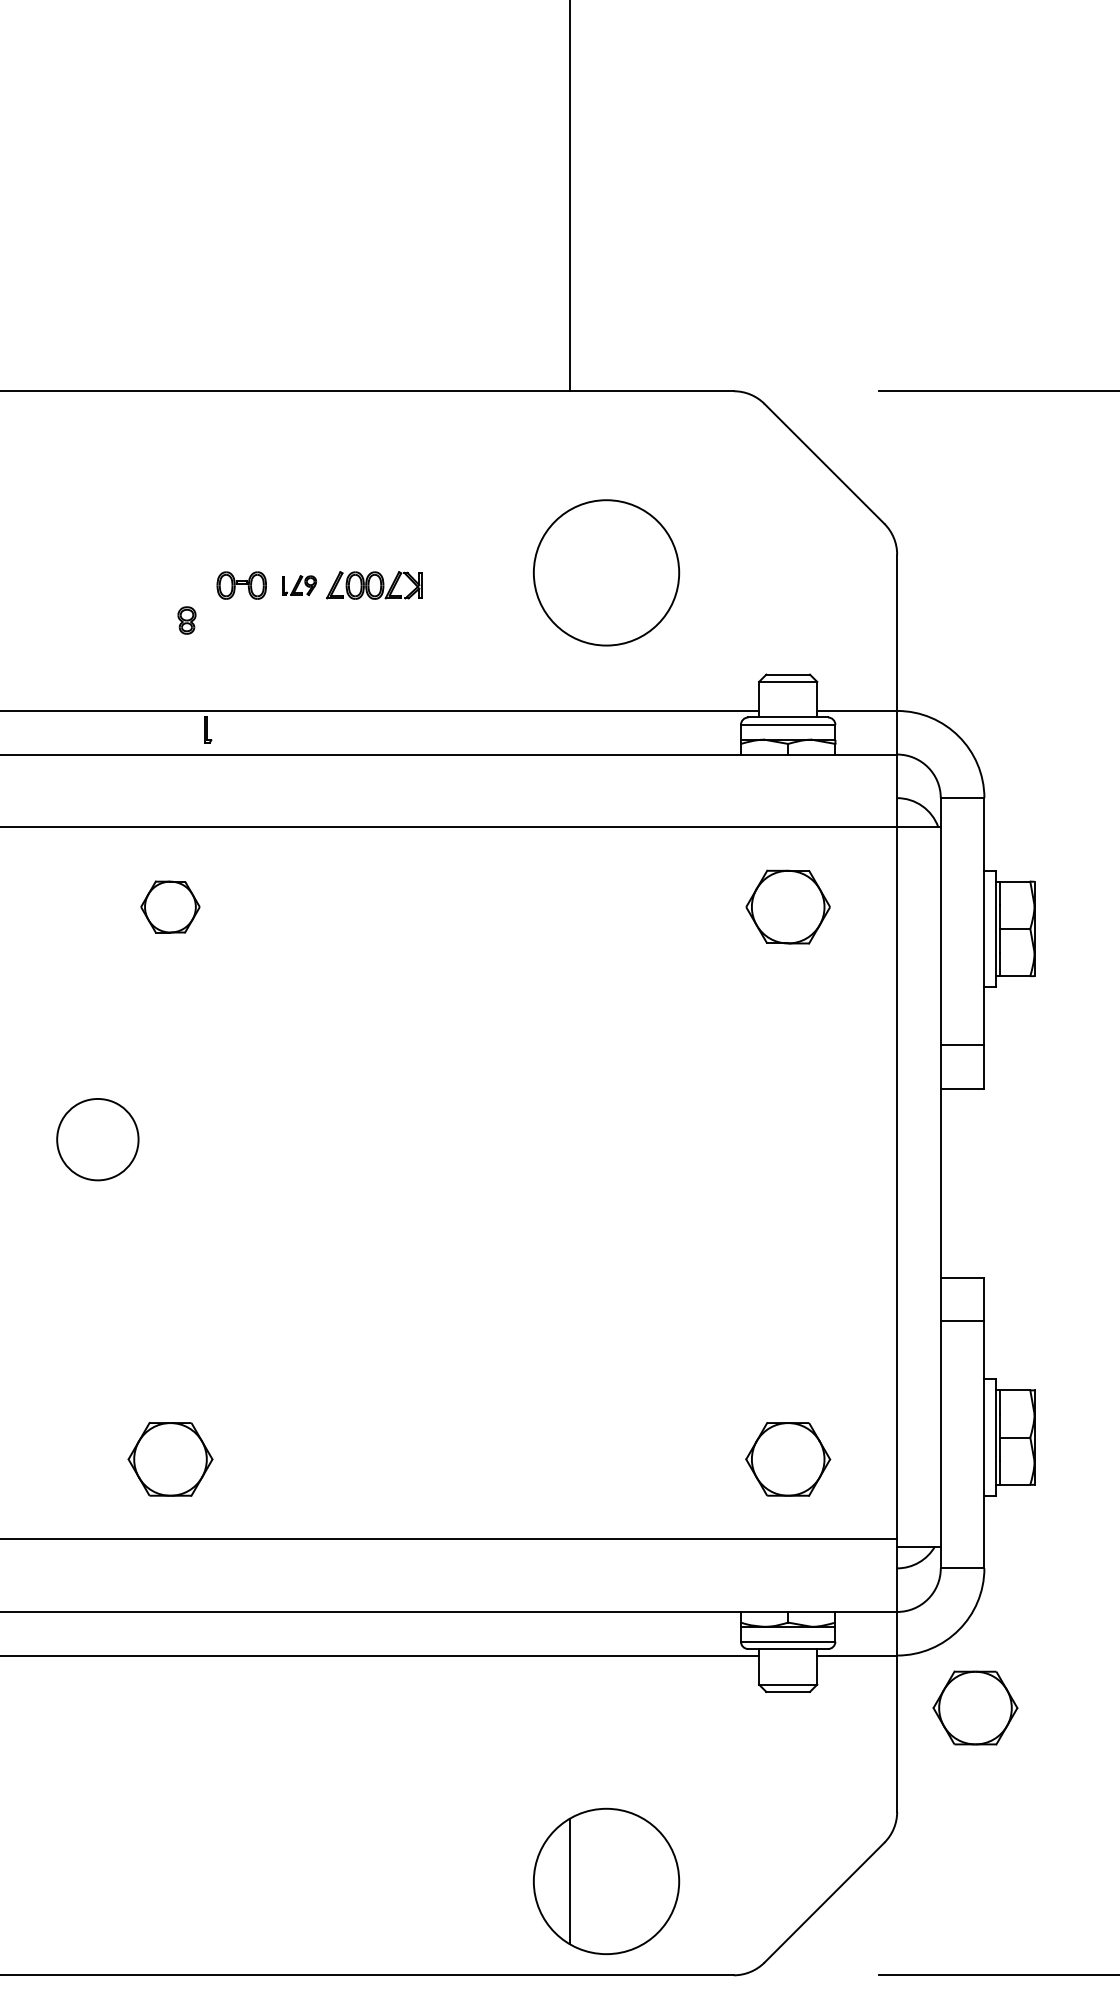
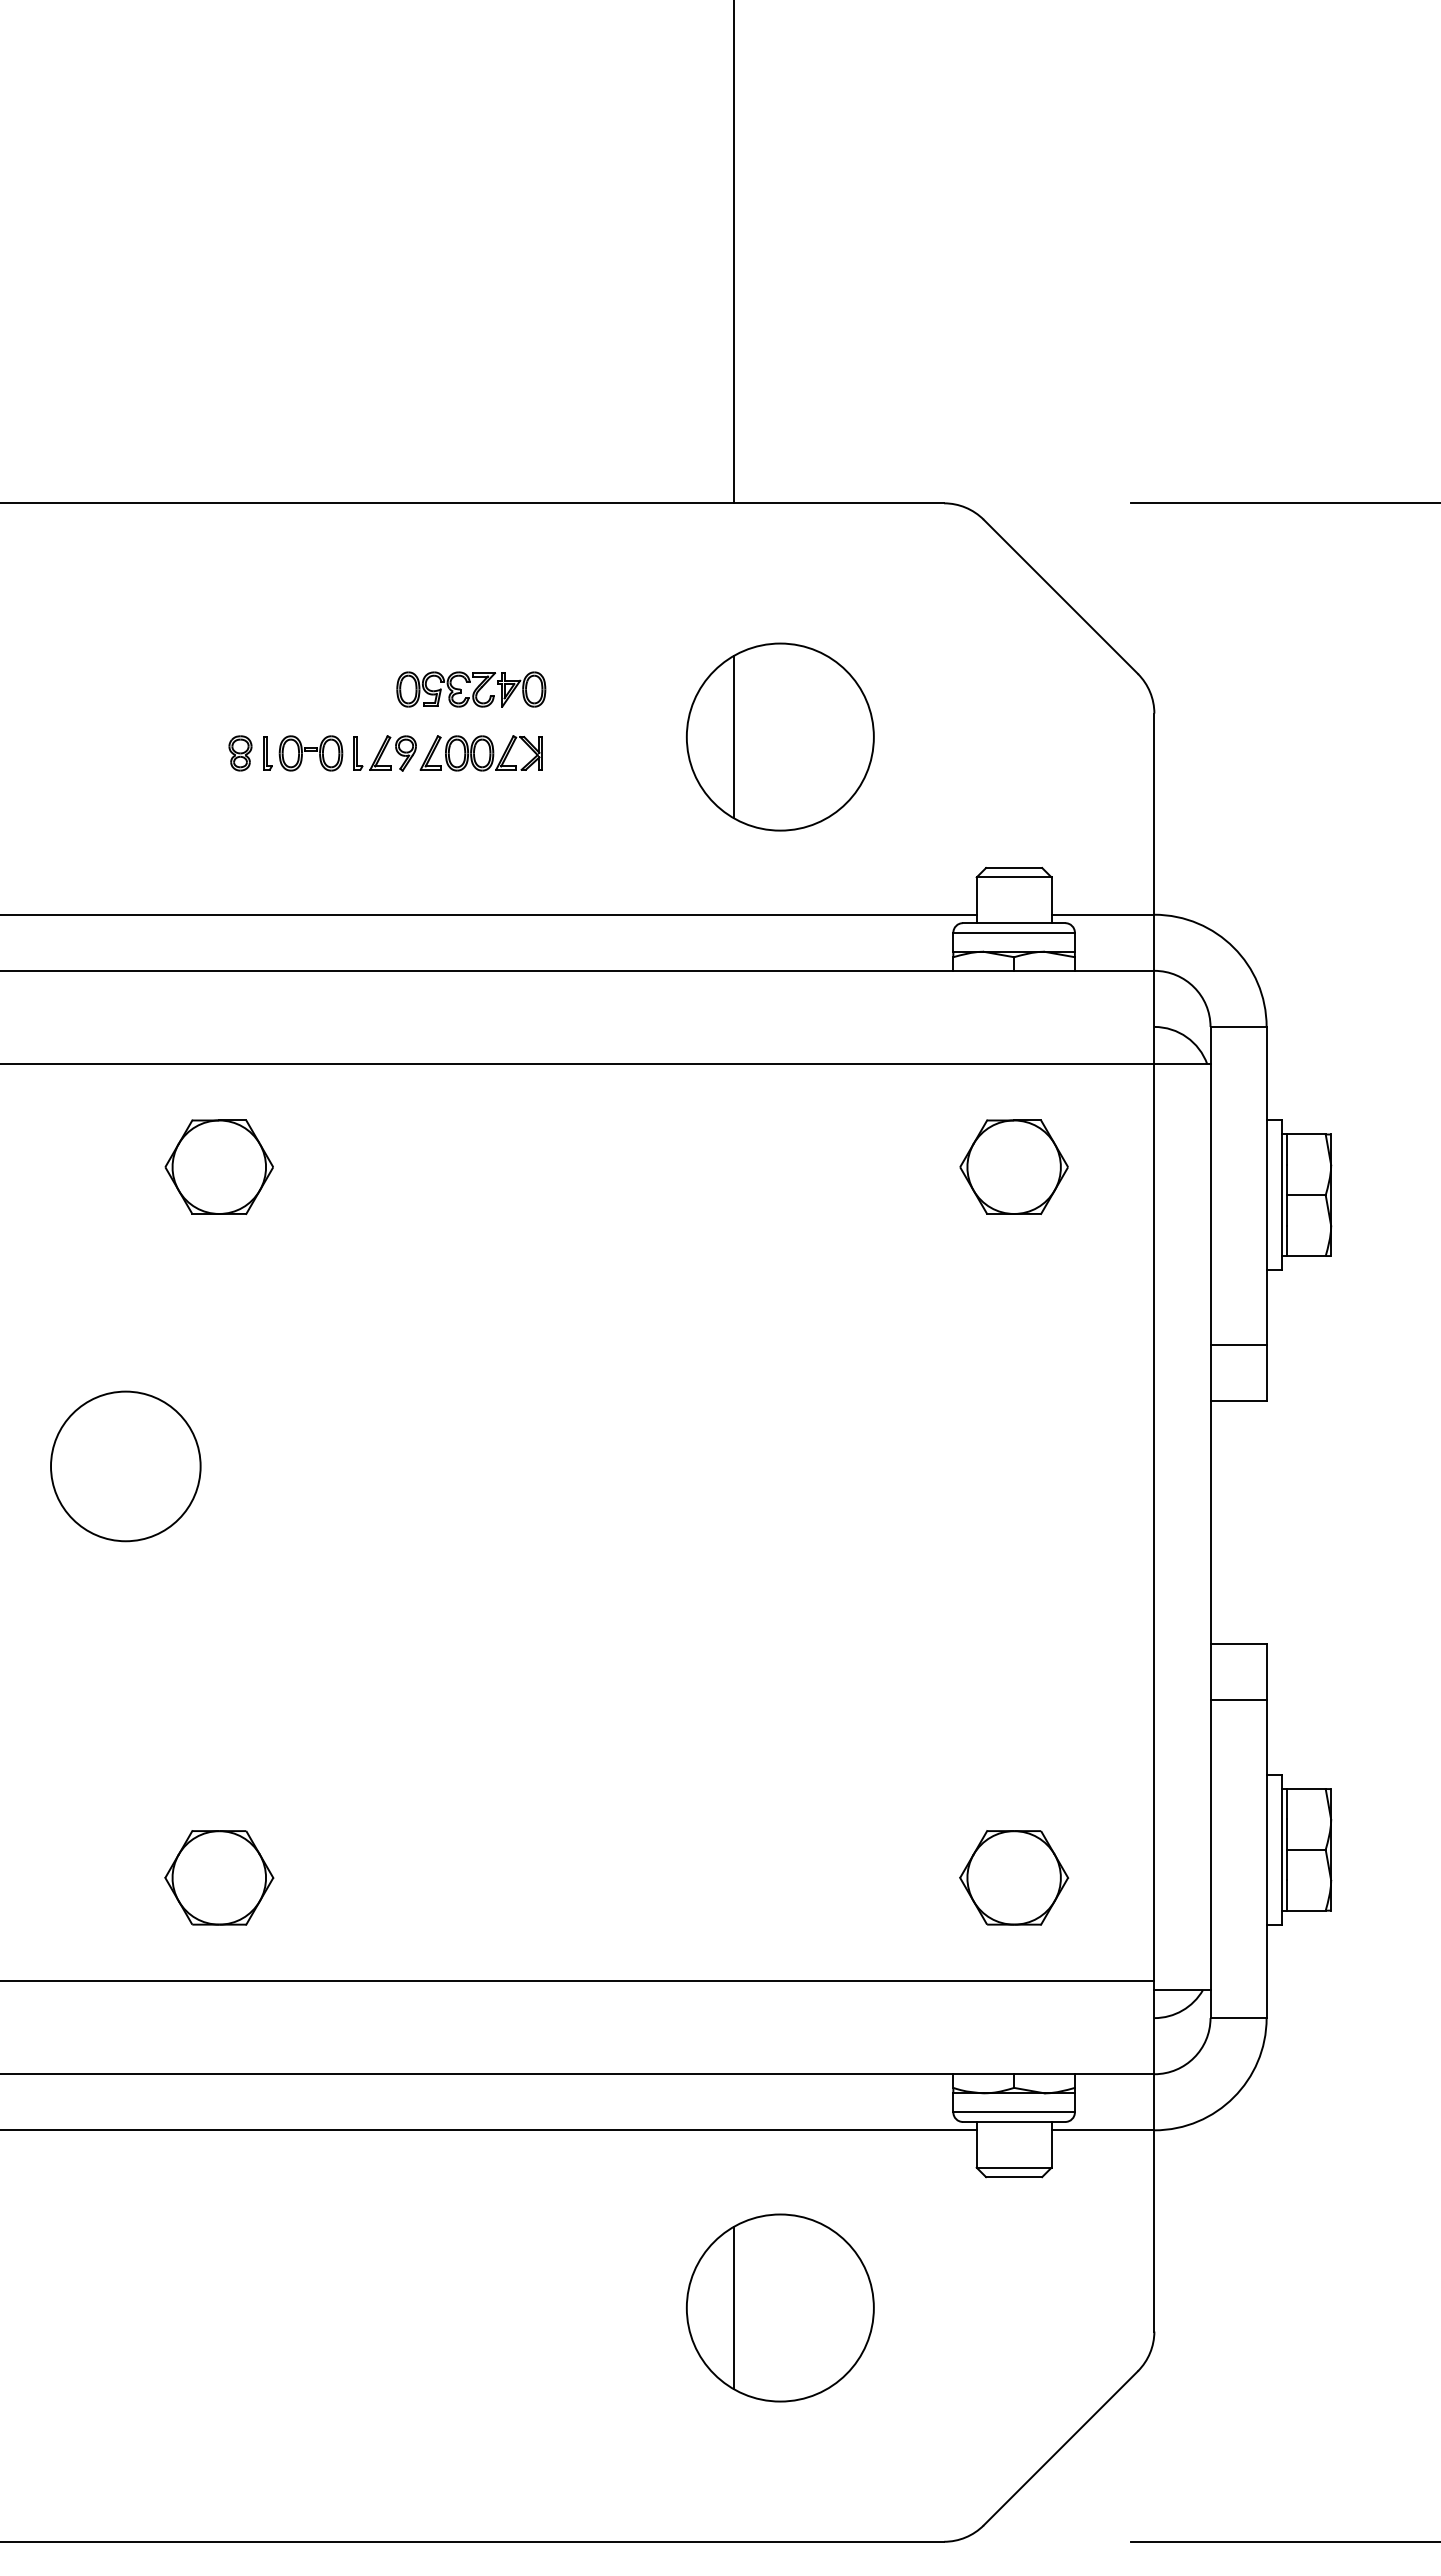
part: (366, 535) -> (471, 689), added
line: (570, 573) -> (733, 737), added
part: (298, 585) -> (384, 753), size x1.43
part: (186, 620) -> (240, 753), moved
part: (207, 730) -> (267, 753), moved
part: (169, 906) -> (218, 1166), size x1.43
circle: (97, 1139) -> (125, 1466), size x1.43
part: (975, 1707) -> (1255, 2197), removed
part: (605, 1881) -> (779, 2307), moved

